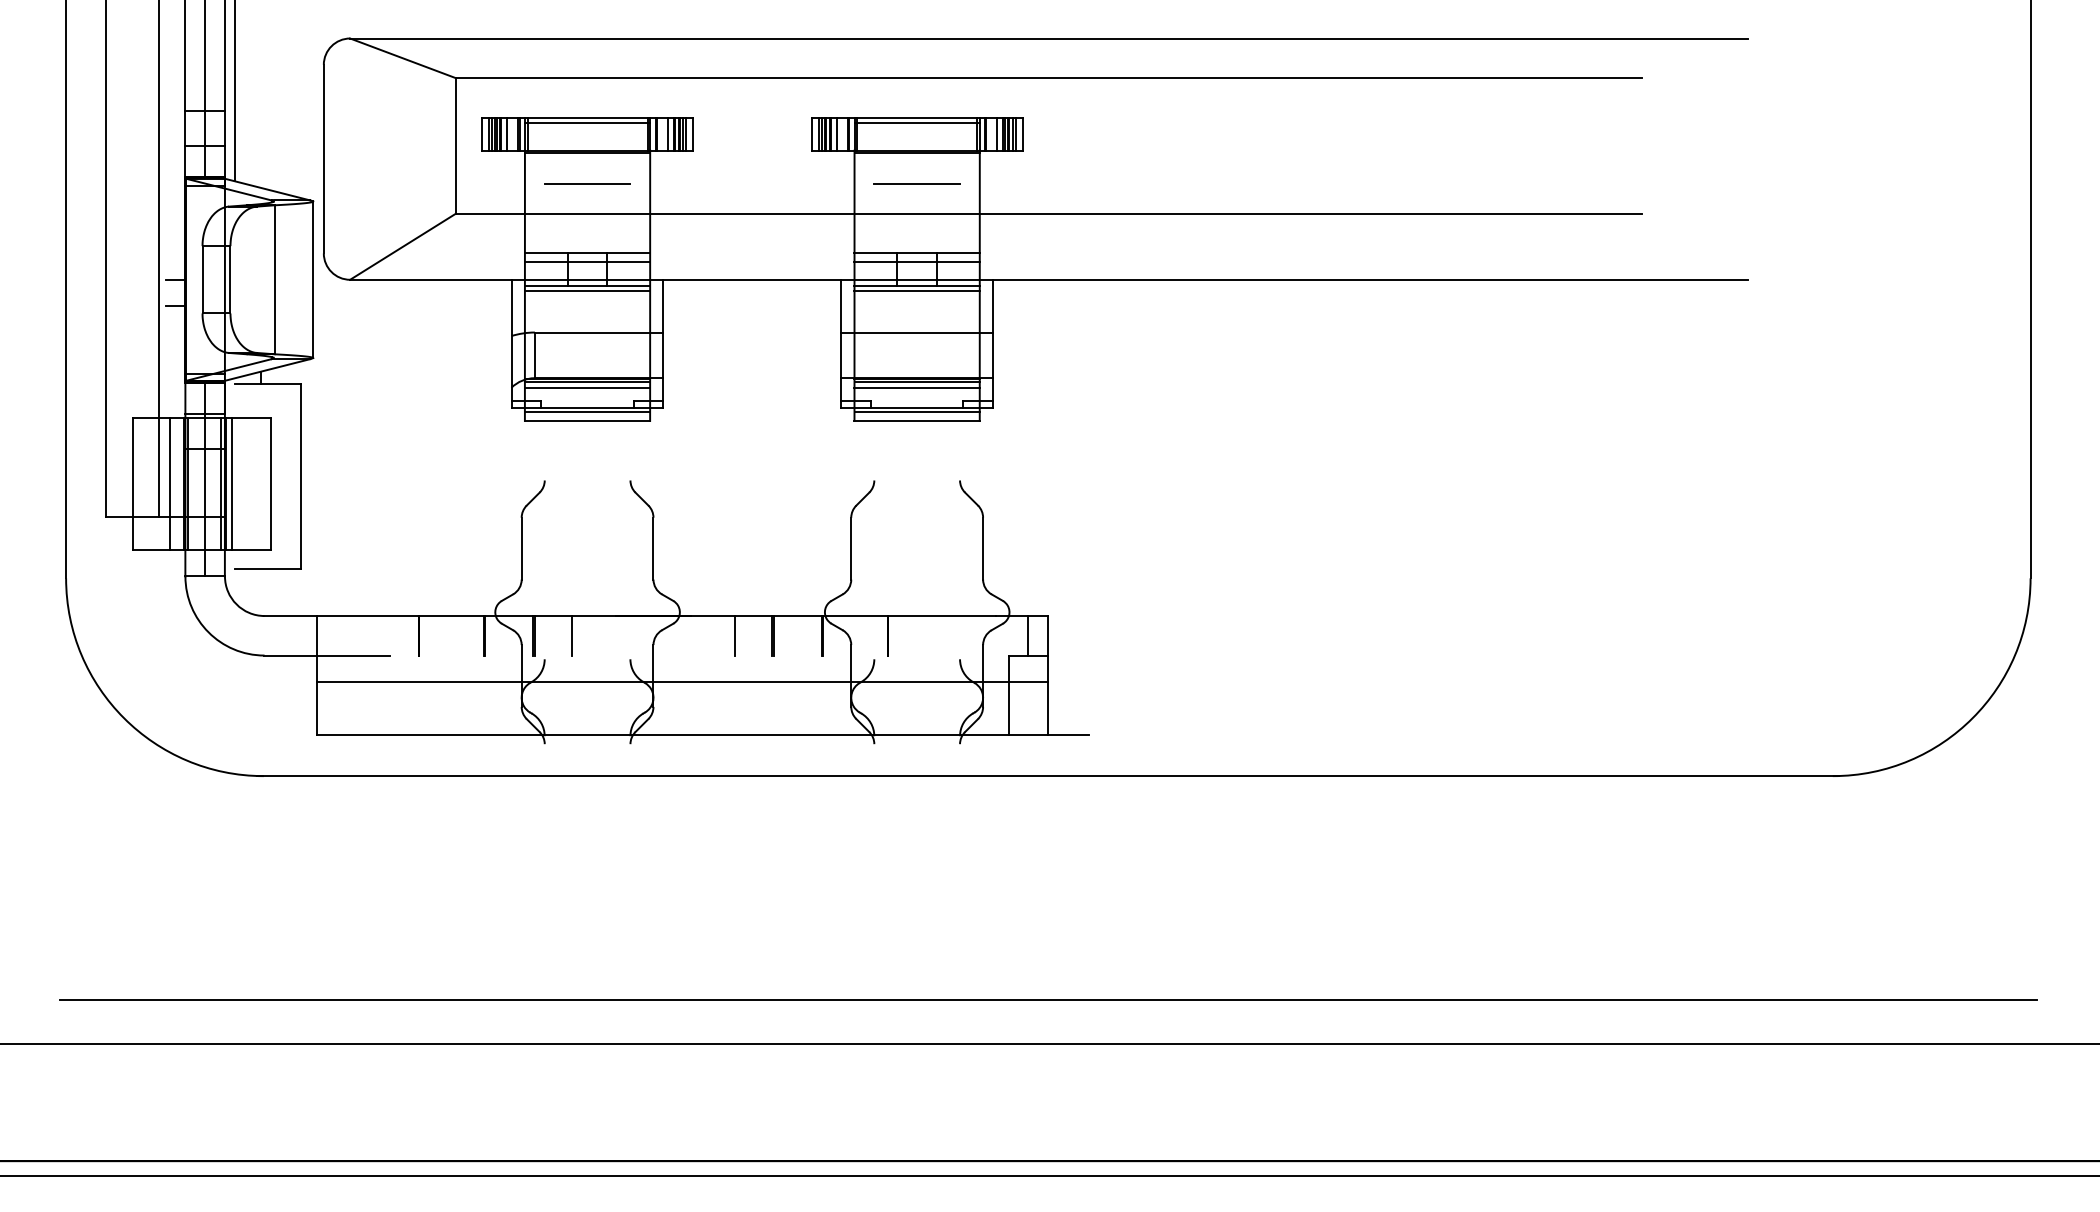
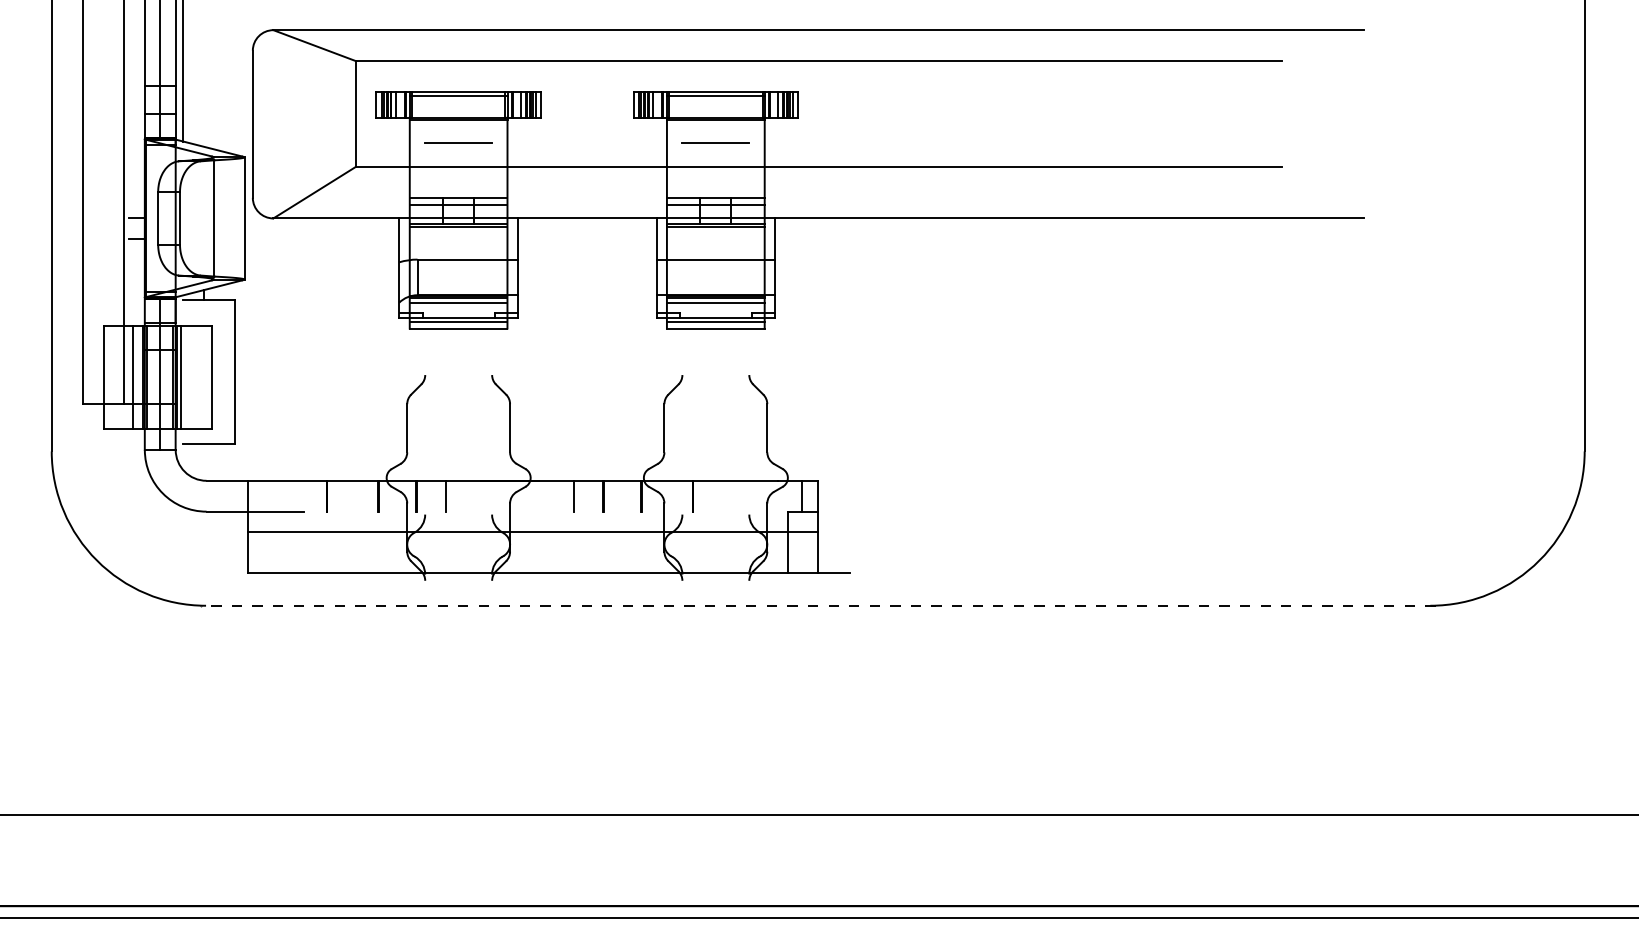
line: (1047, 775) -> (817, 605), solid -> dashed
line: (1047, 1000) -> (817, 780), removed

